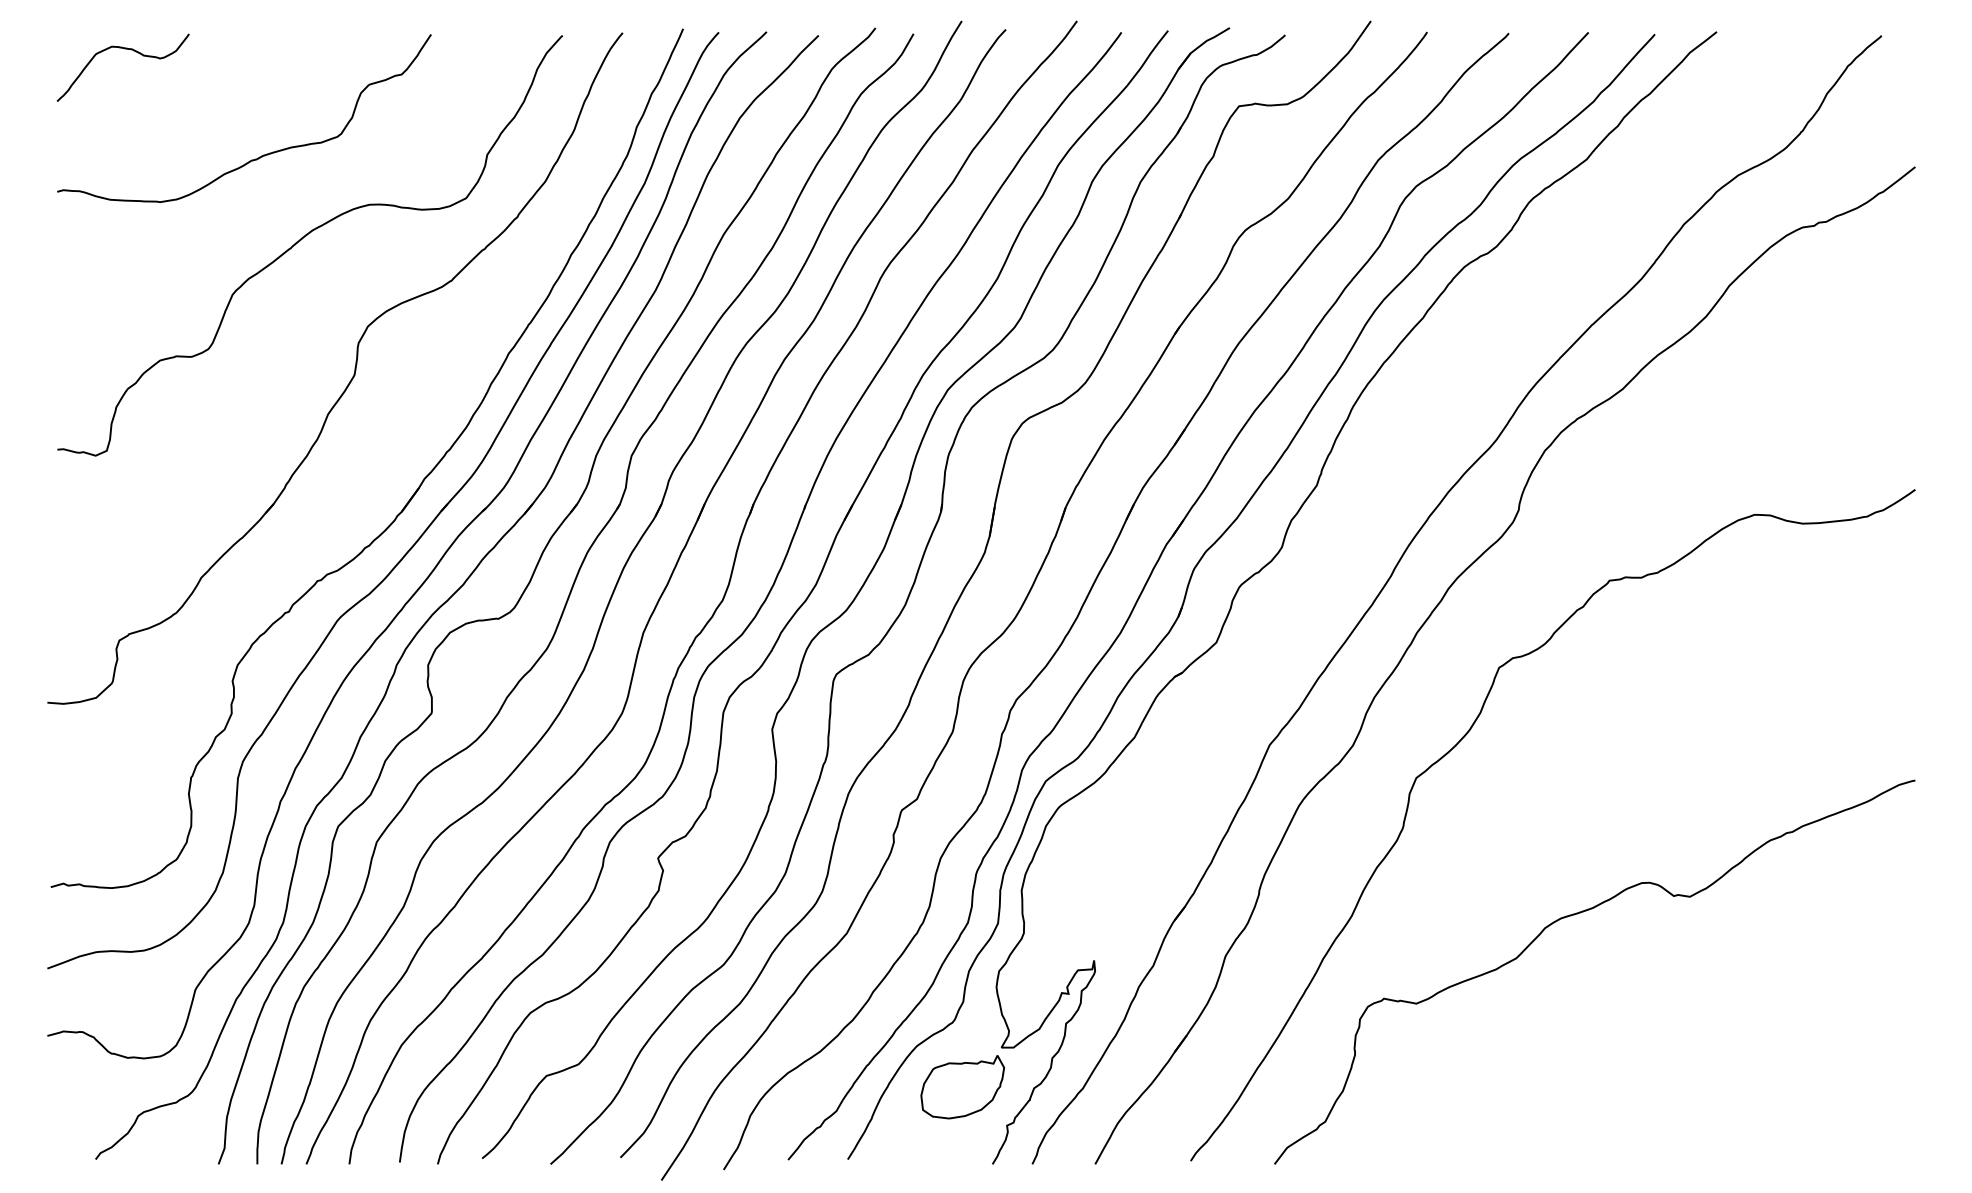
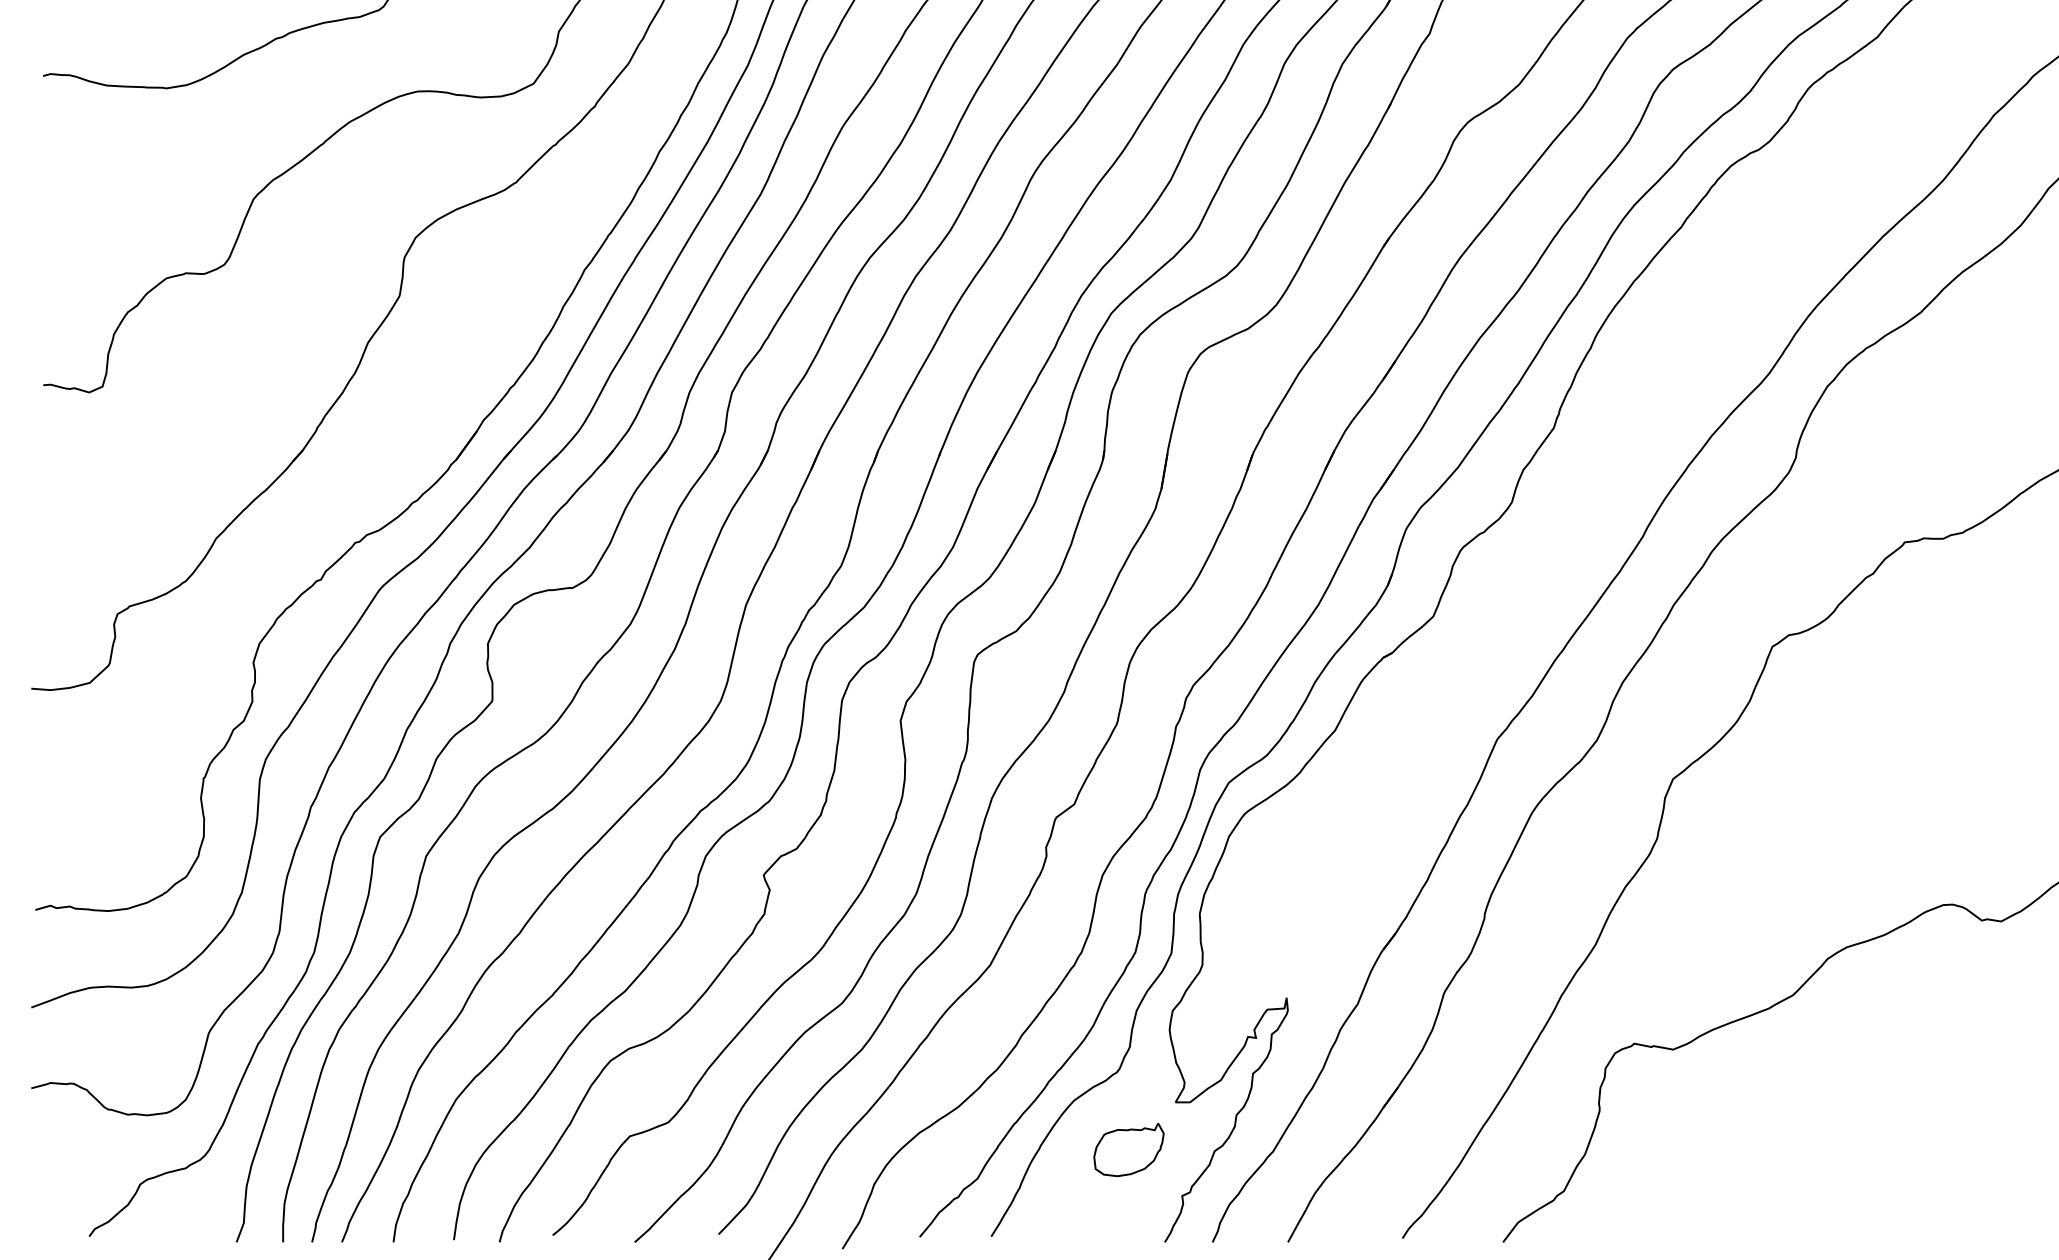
part: (962, 1087) -> (1128, 1150), size x0.7

